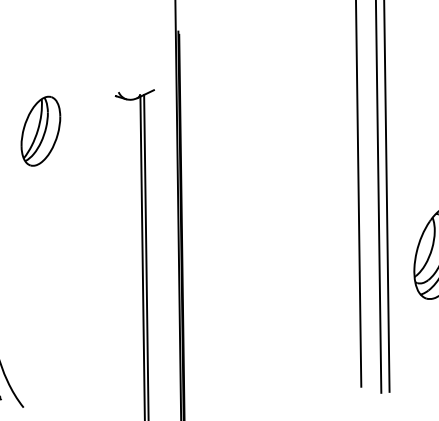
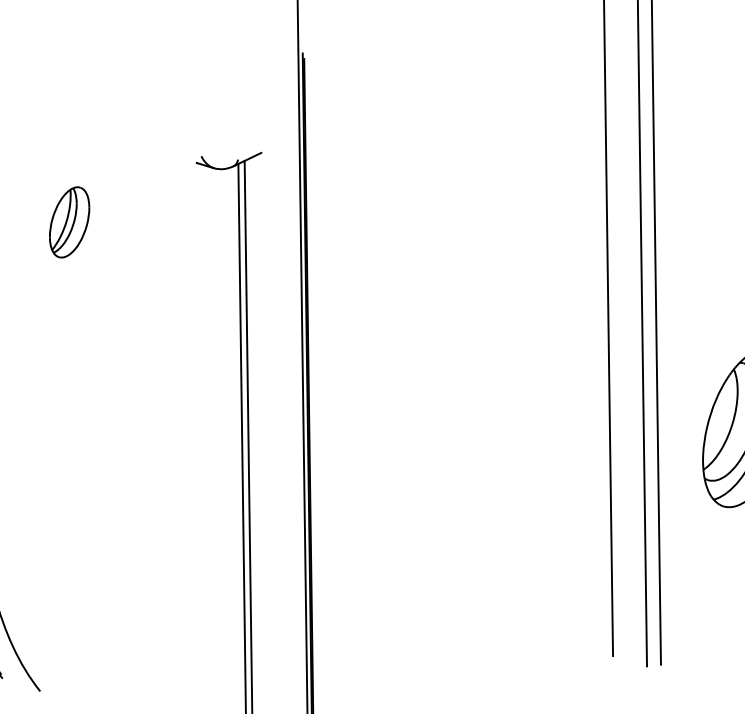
part: (40, 130) -> (68, 221), size x0.6

